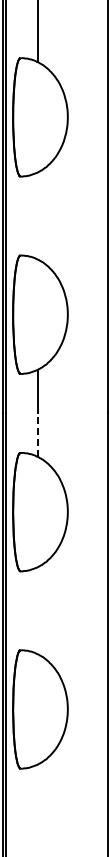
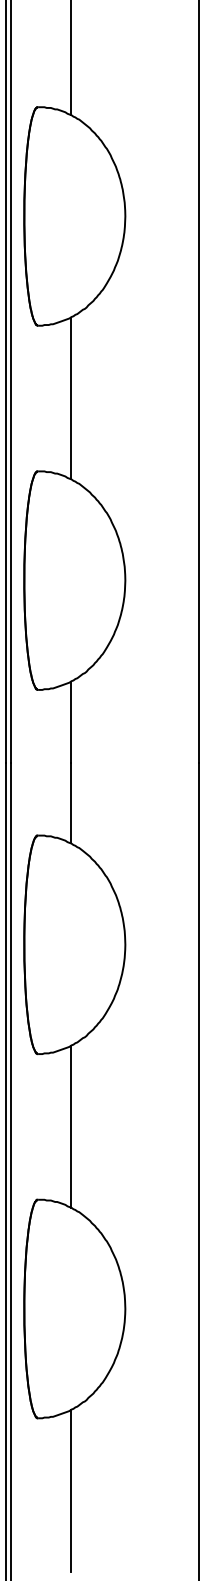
line: (38, 215) -> (71, 397), added
line: (38, 435) -> (71, 803), dashed -> solid
line: (38, 610) -> (71, 1126), added
line: (38, 807) -> (71, 1489), added

